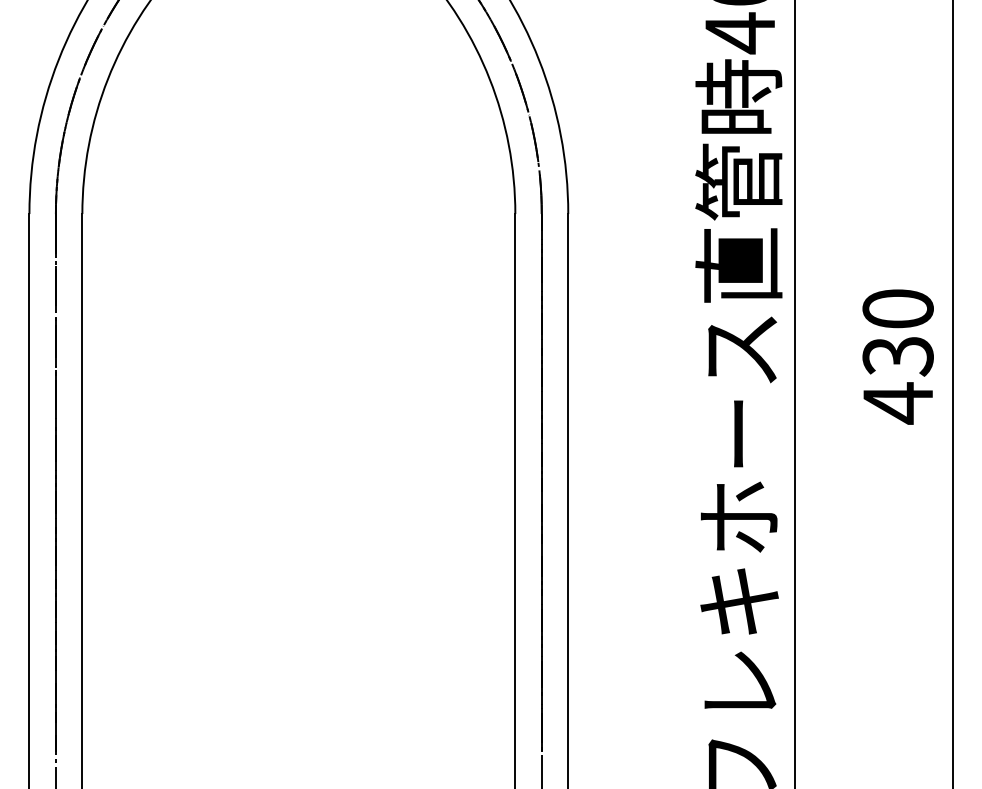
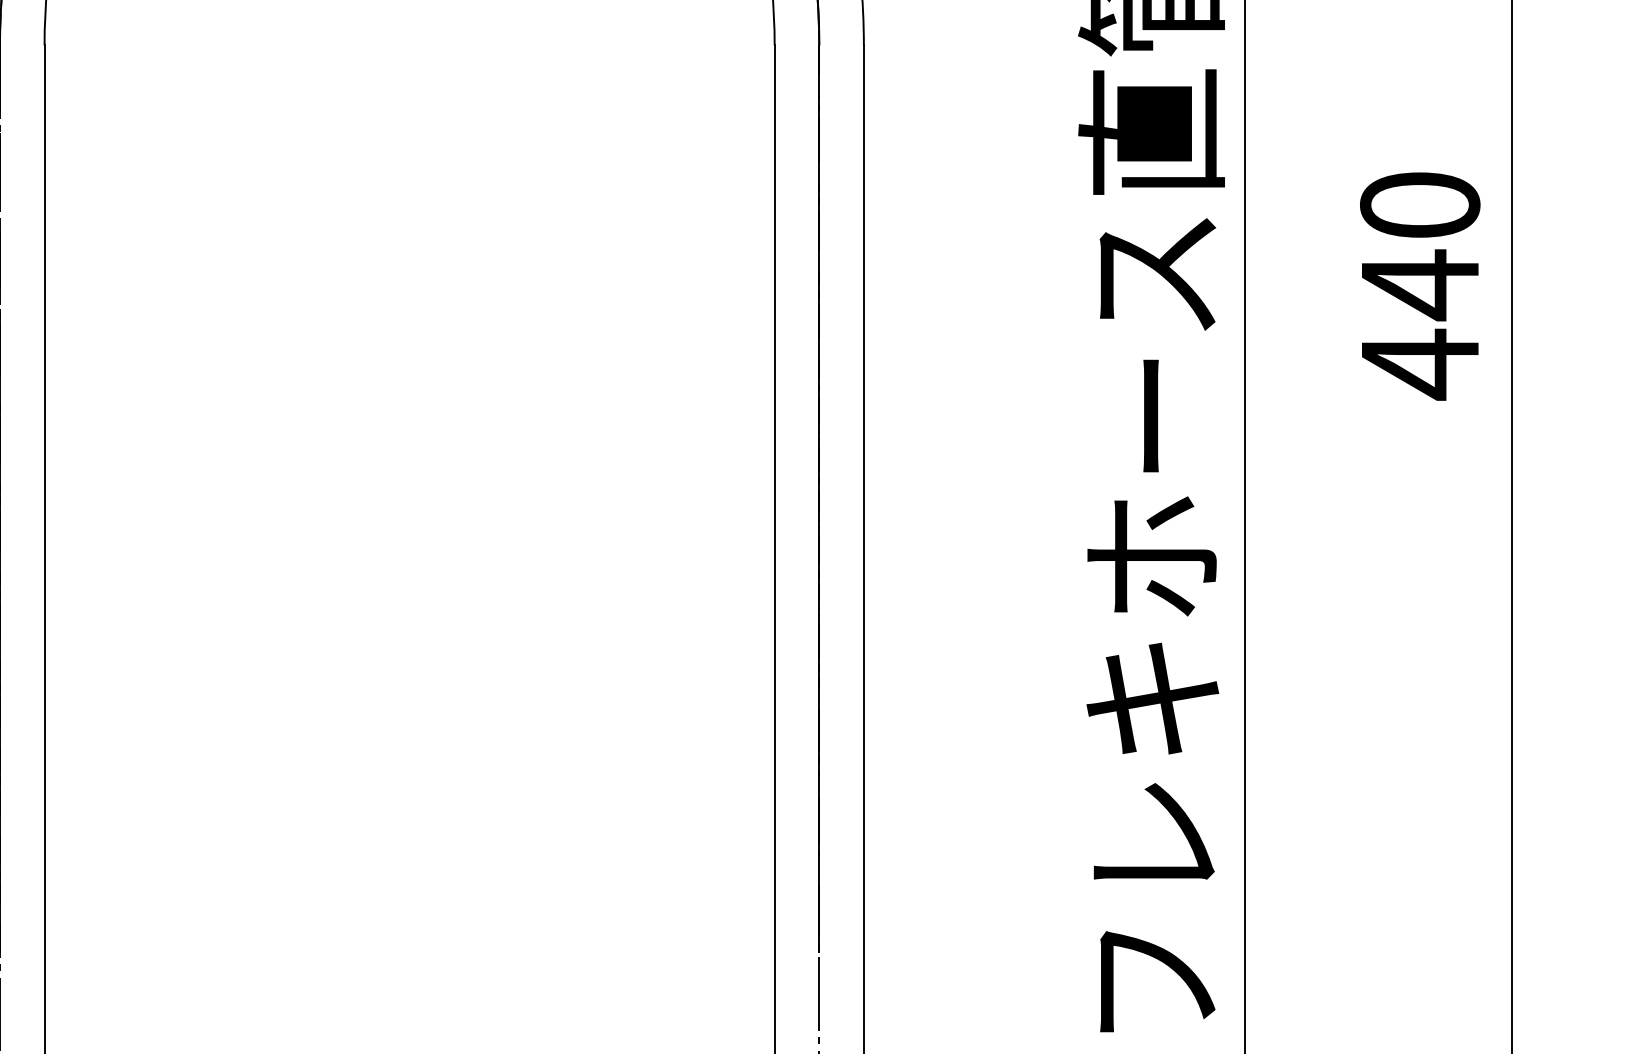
text: (897, 356) -> (1419, 285), 430 -> 440

